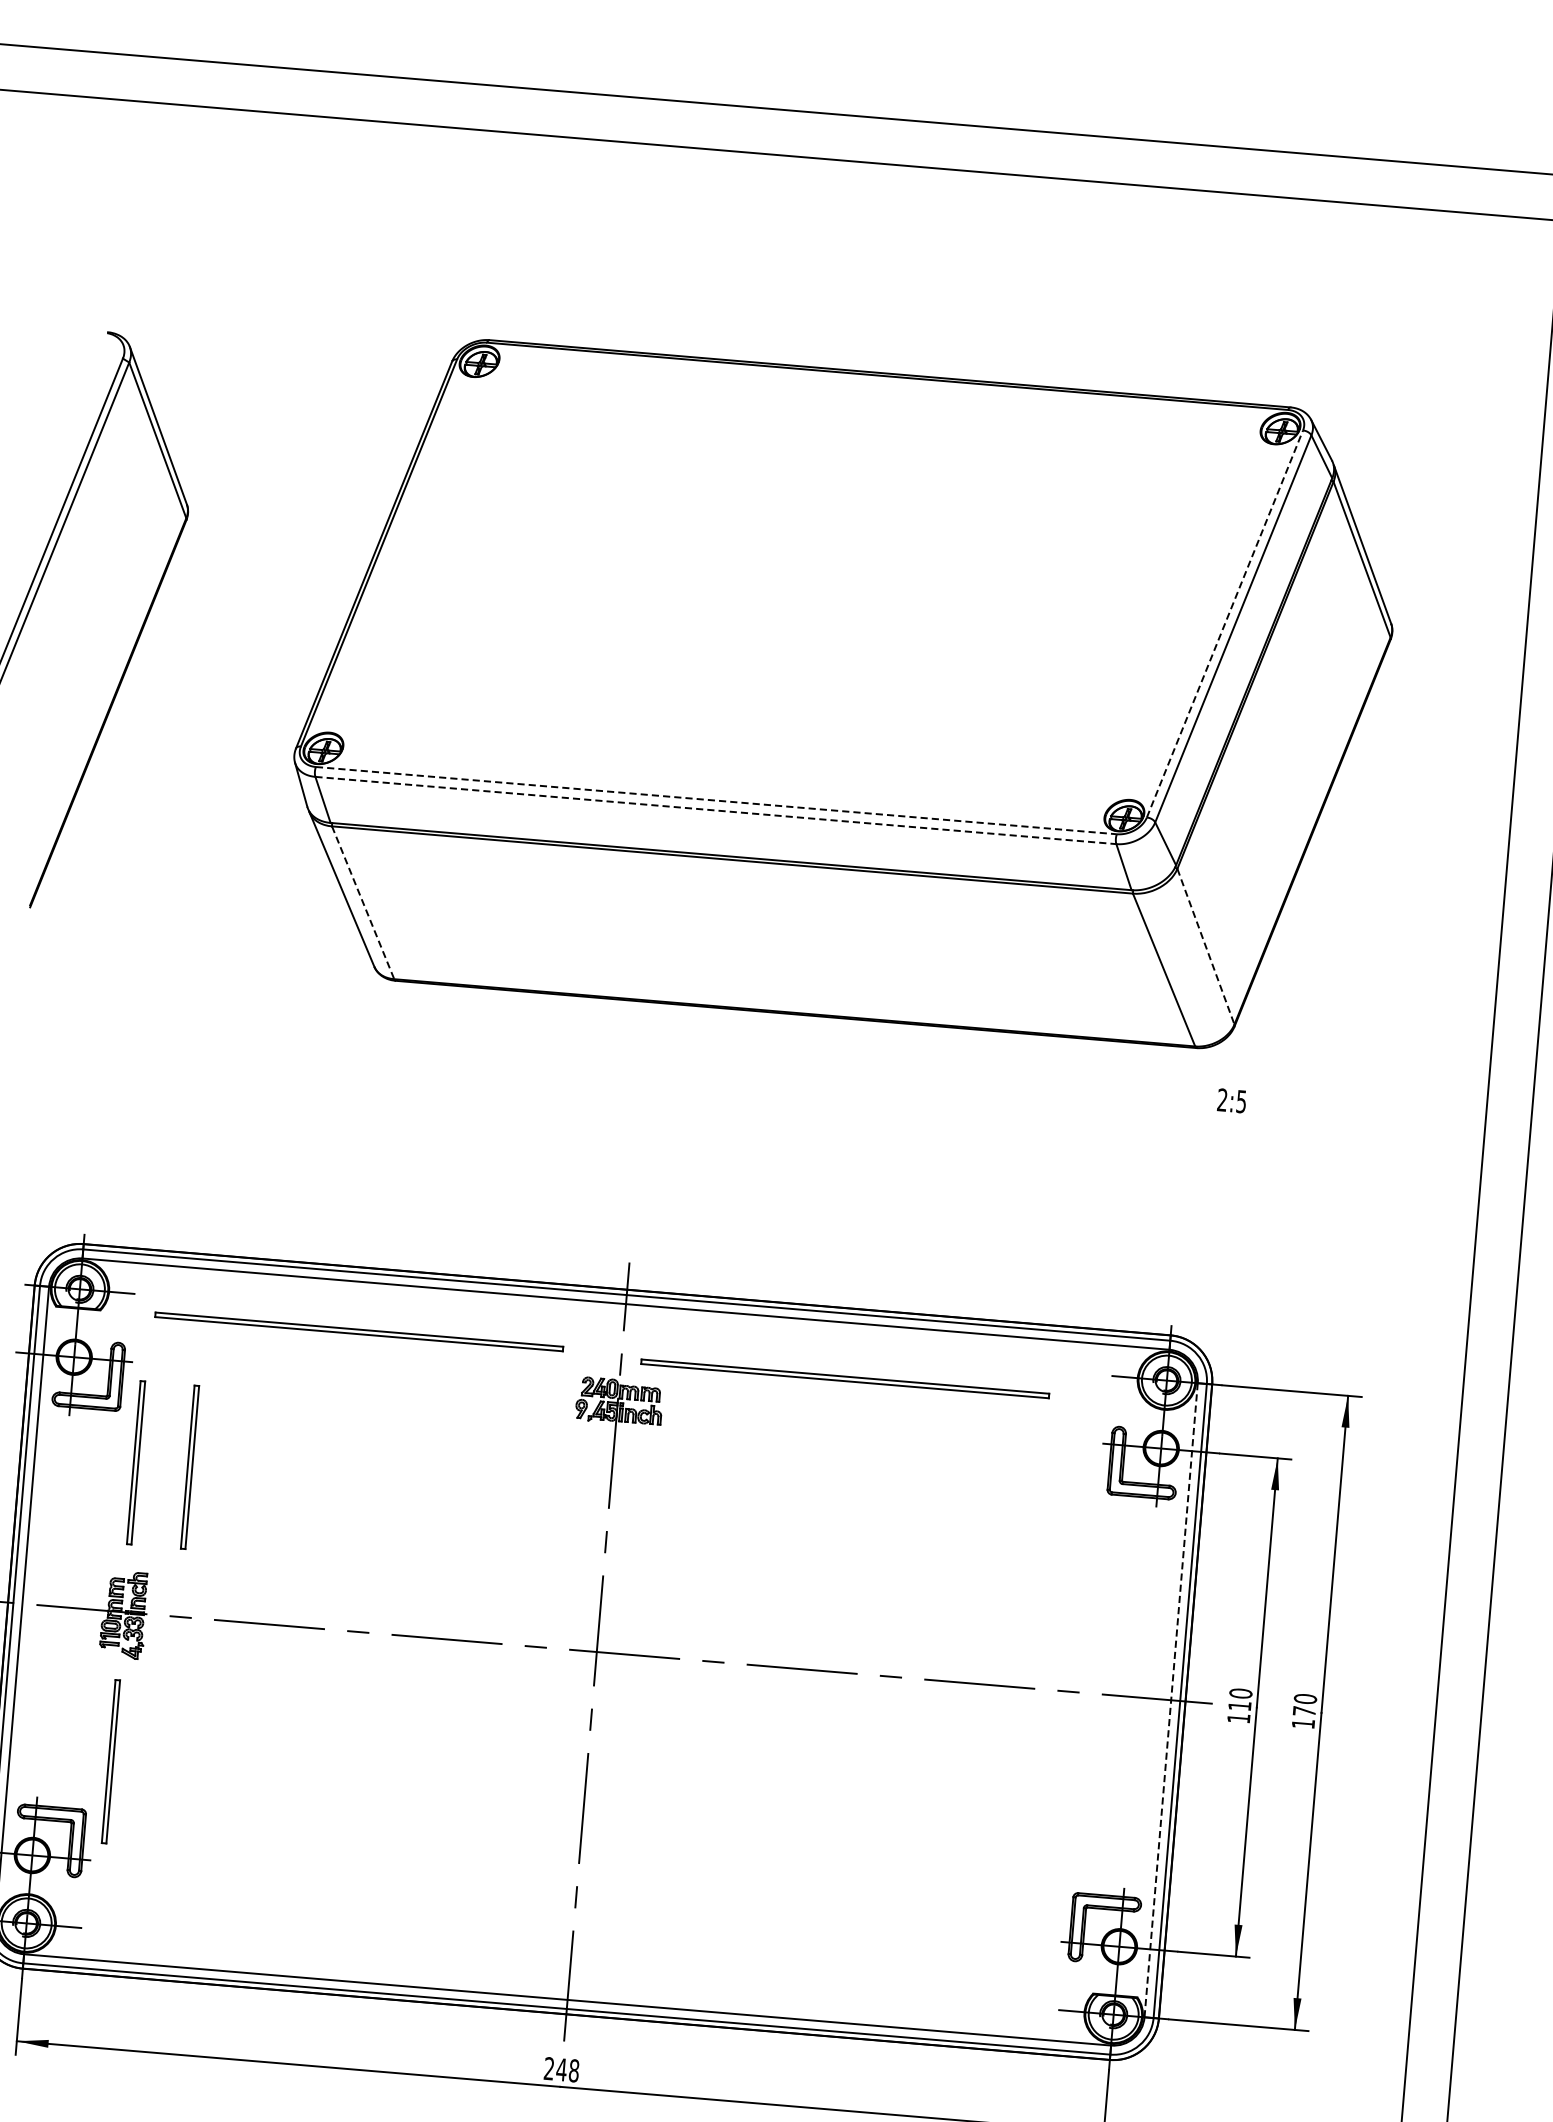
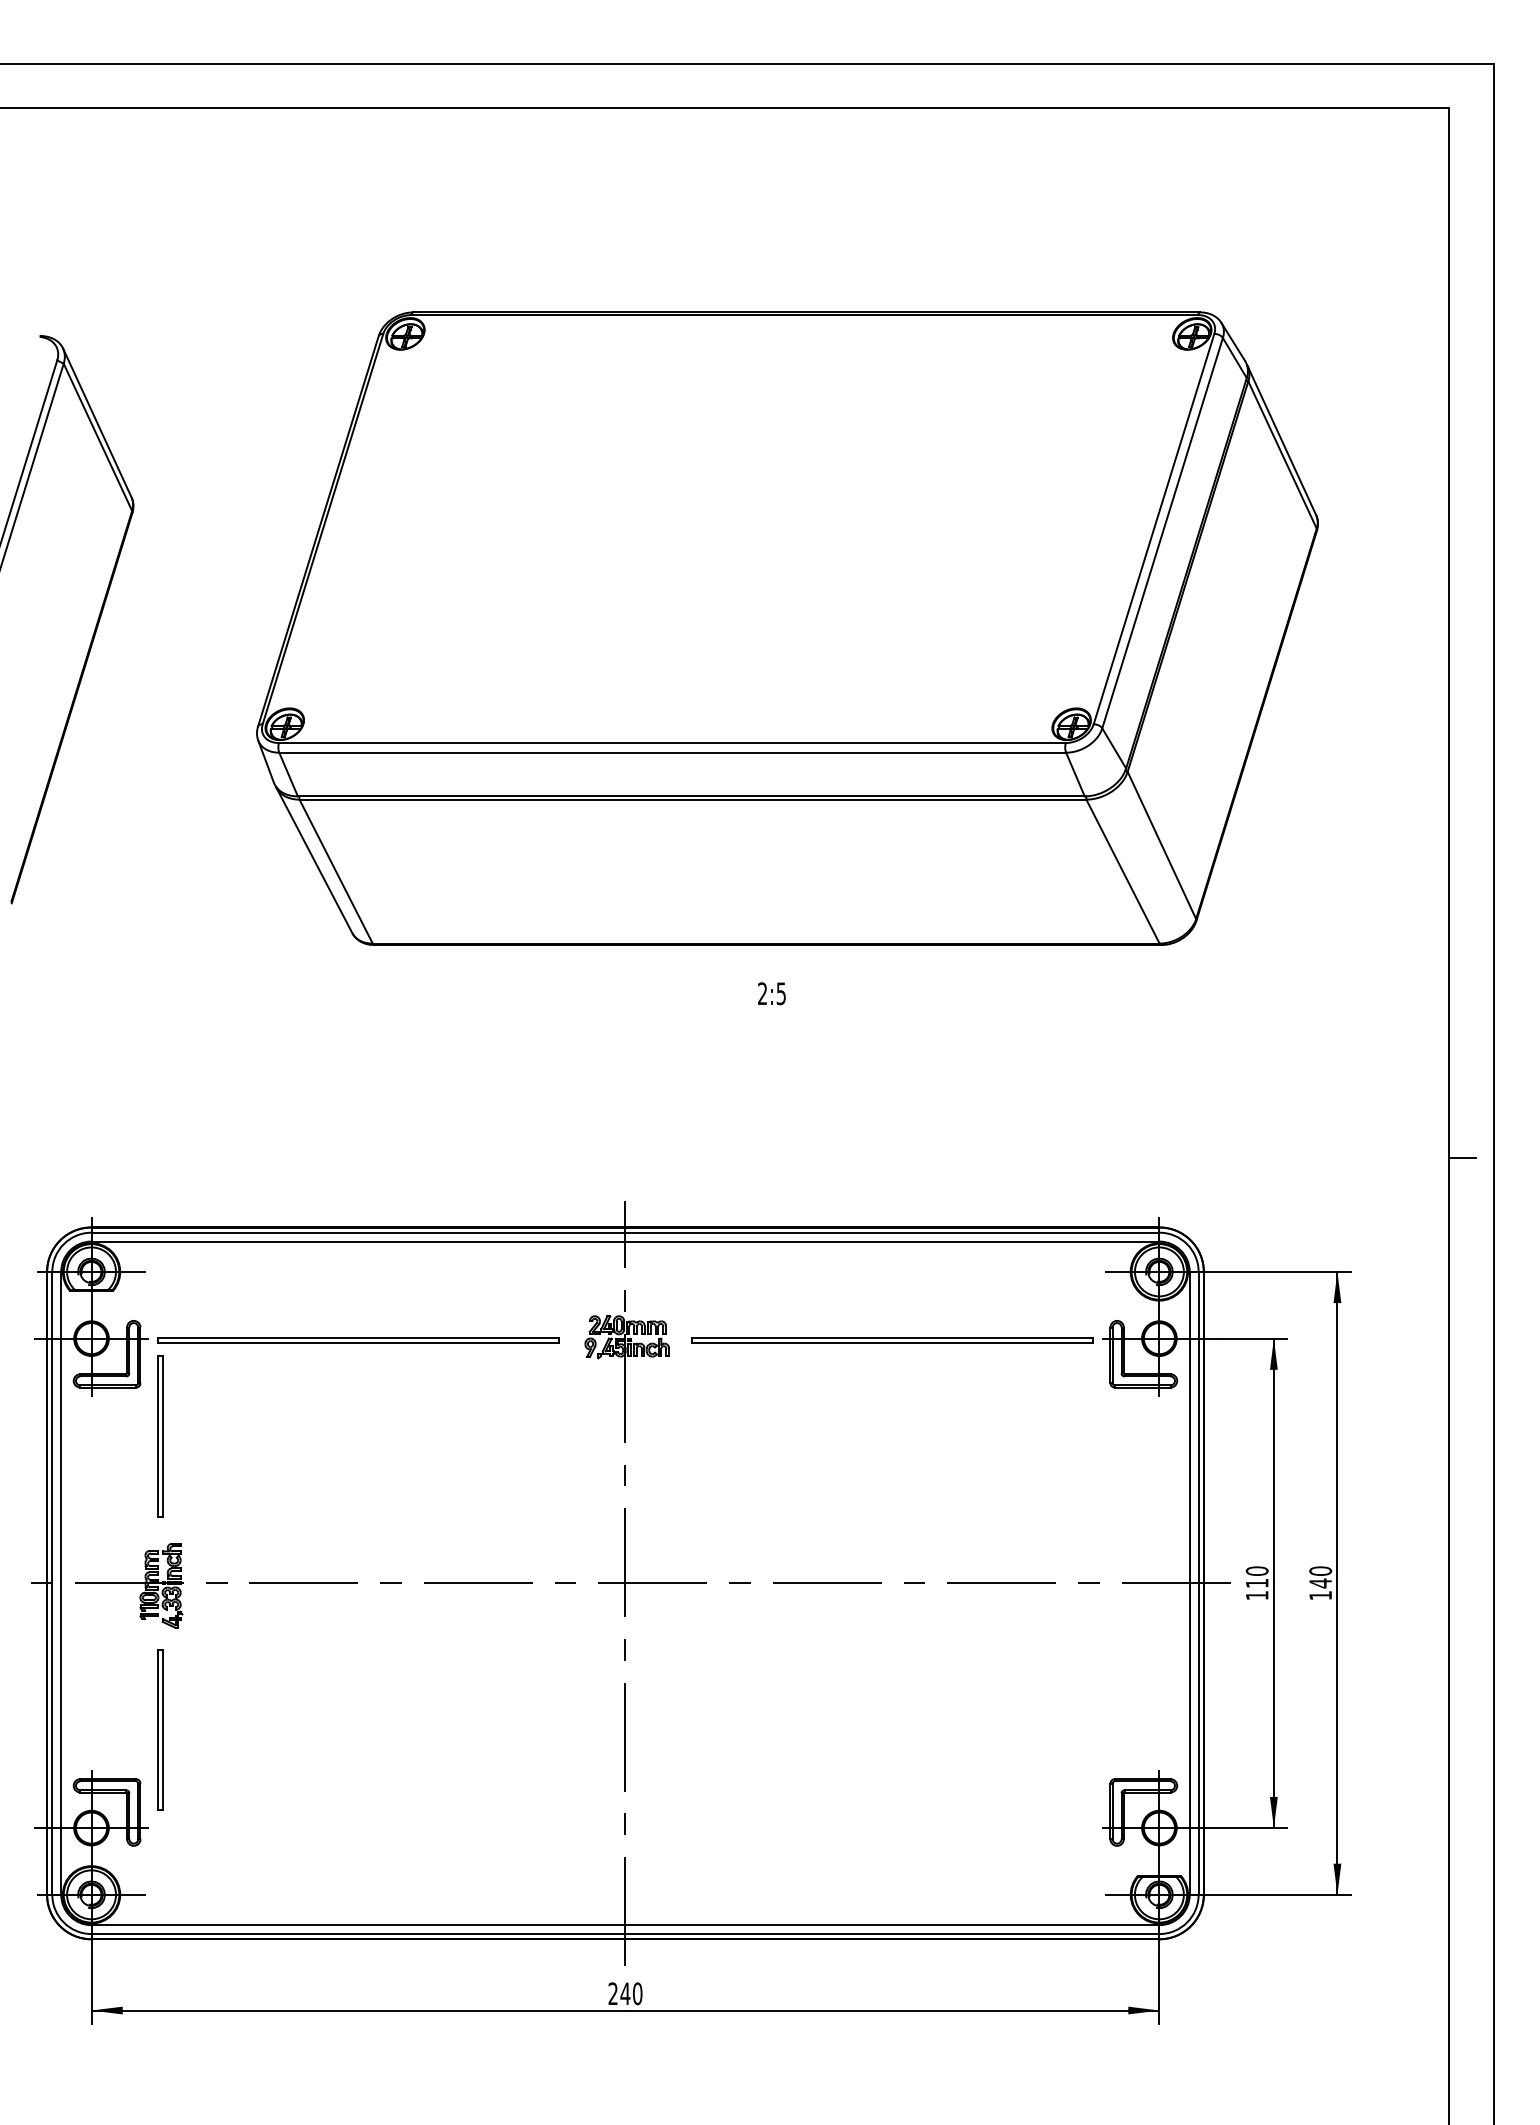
line: (1225, 623) -> (1154, 528), dashed -> solid
line: (716, 801) -> (672, 743), dashed -> solid
line: (716, 810) -> (673, 752), dashed -> solid
line: (363, 902) -> (336, 871), dashed -> solid
line: (1206, 946) -> (1162, 845), dashed -> solid
text: (1231, 1100) -> (771, 993), moved
line: (1485, 1291) -> (1462, 1158), added
part: (359, 1331) -> (358, 1340), moved
part: (845, 1378) -> (892, 1340), moved
part: (190, 1467) -> (213, 1436), removed
line: (1171, 1699) -> (1189, 1582), dashed -> solid
text: (1304, 1711) -> (1320, 1583), 170 -> 140
text: (573, 2070) -> (637, 1993), 248 -> 240

